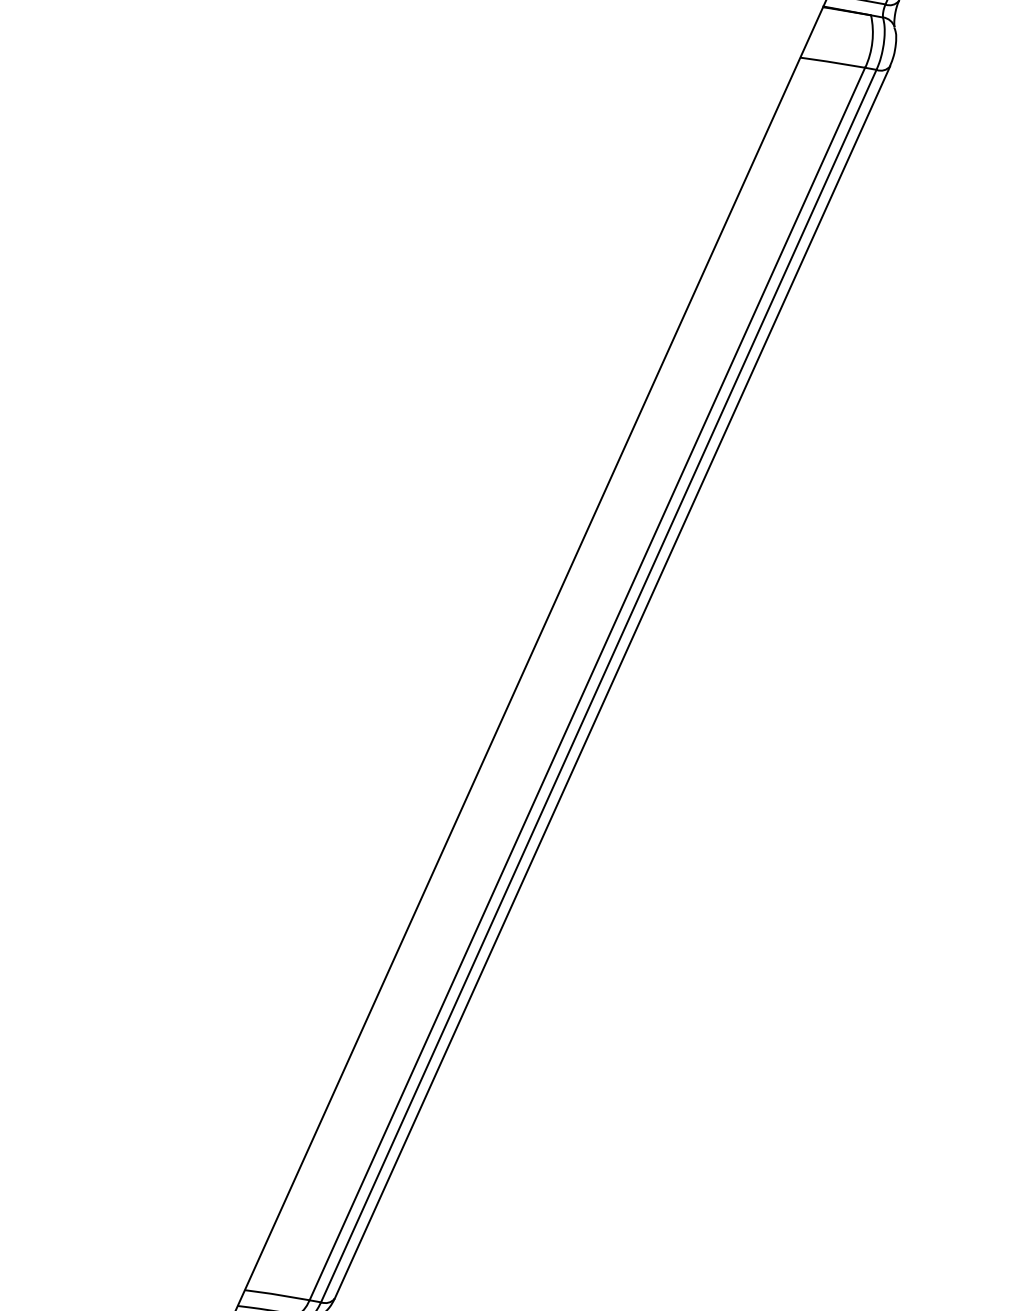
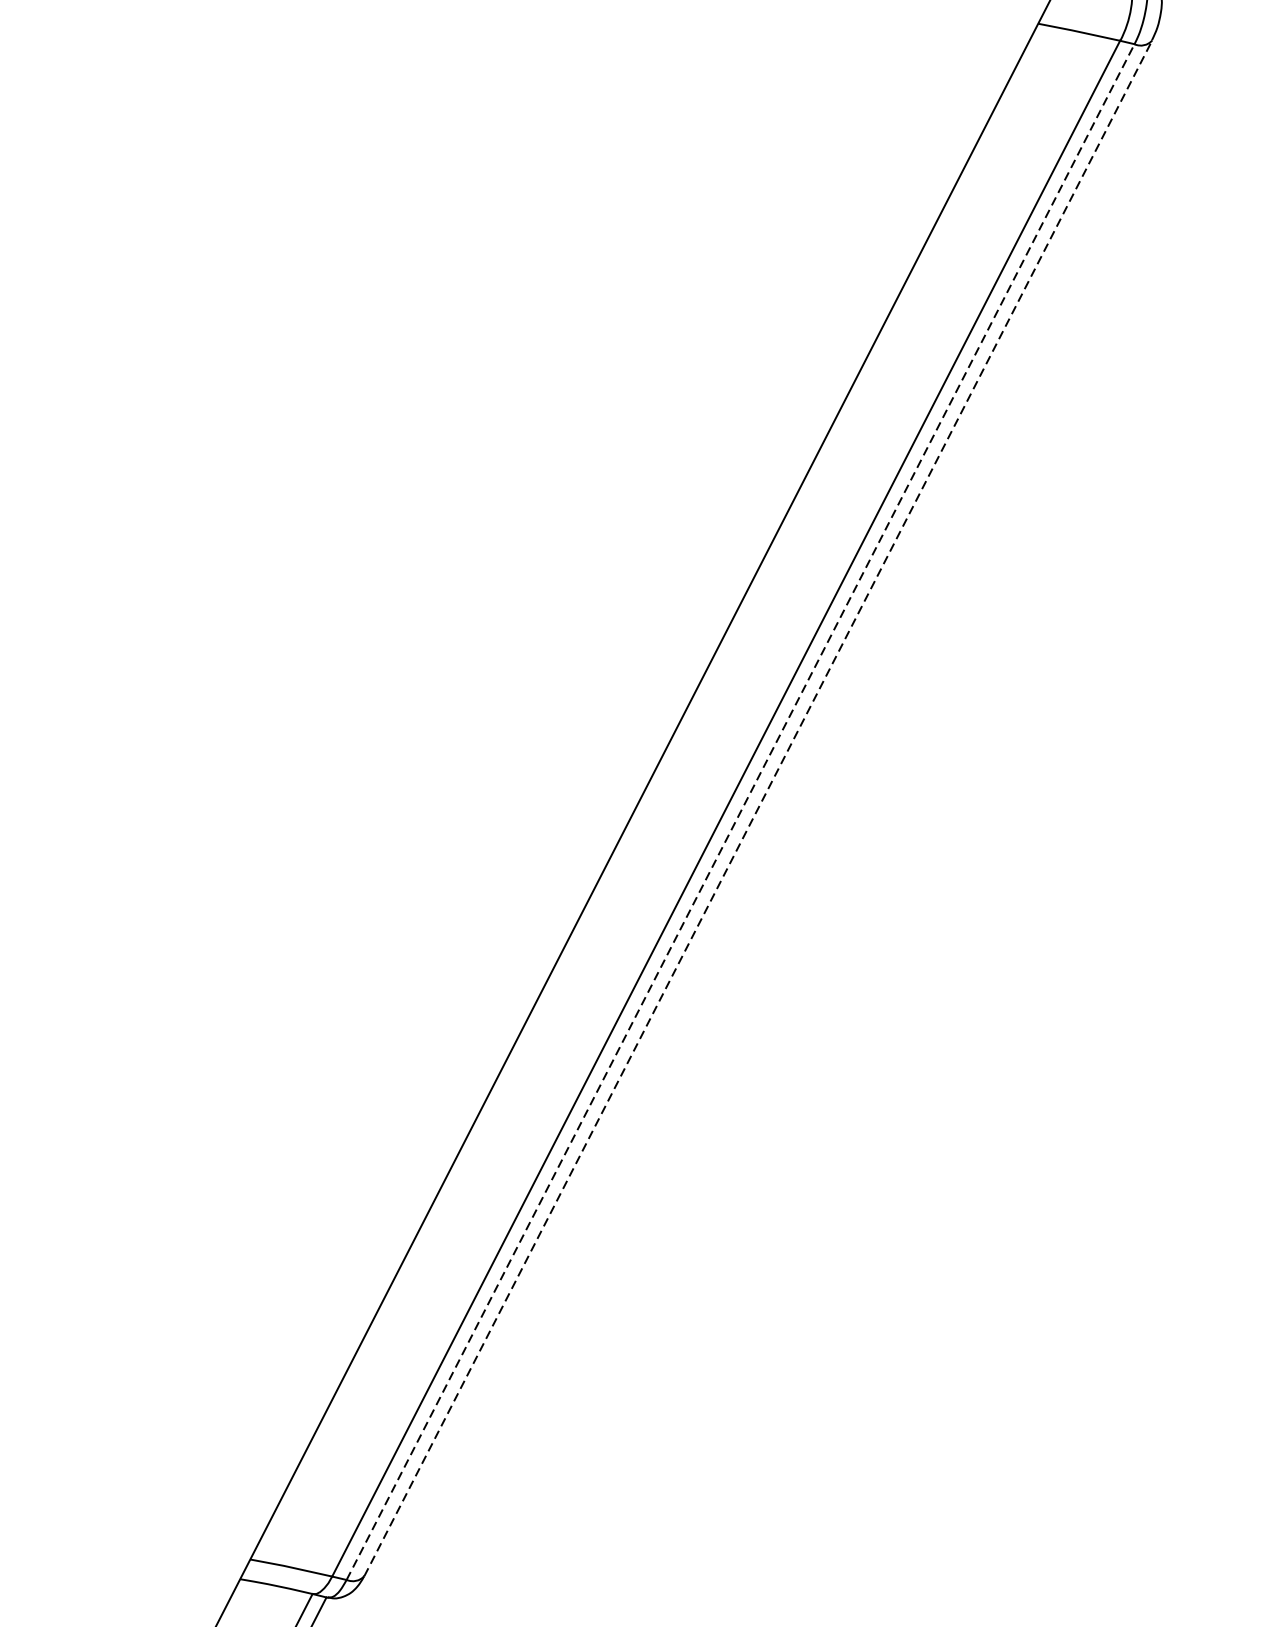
line: (612, 682) -> (758, 808), solid -> dashed
line: (598, 686) -> (740, 812), solid -> dashed

